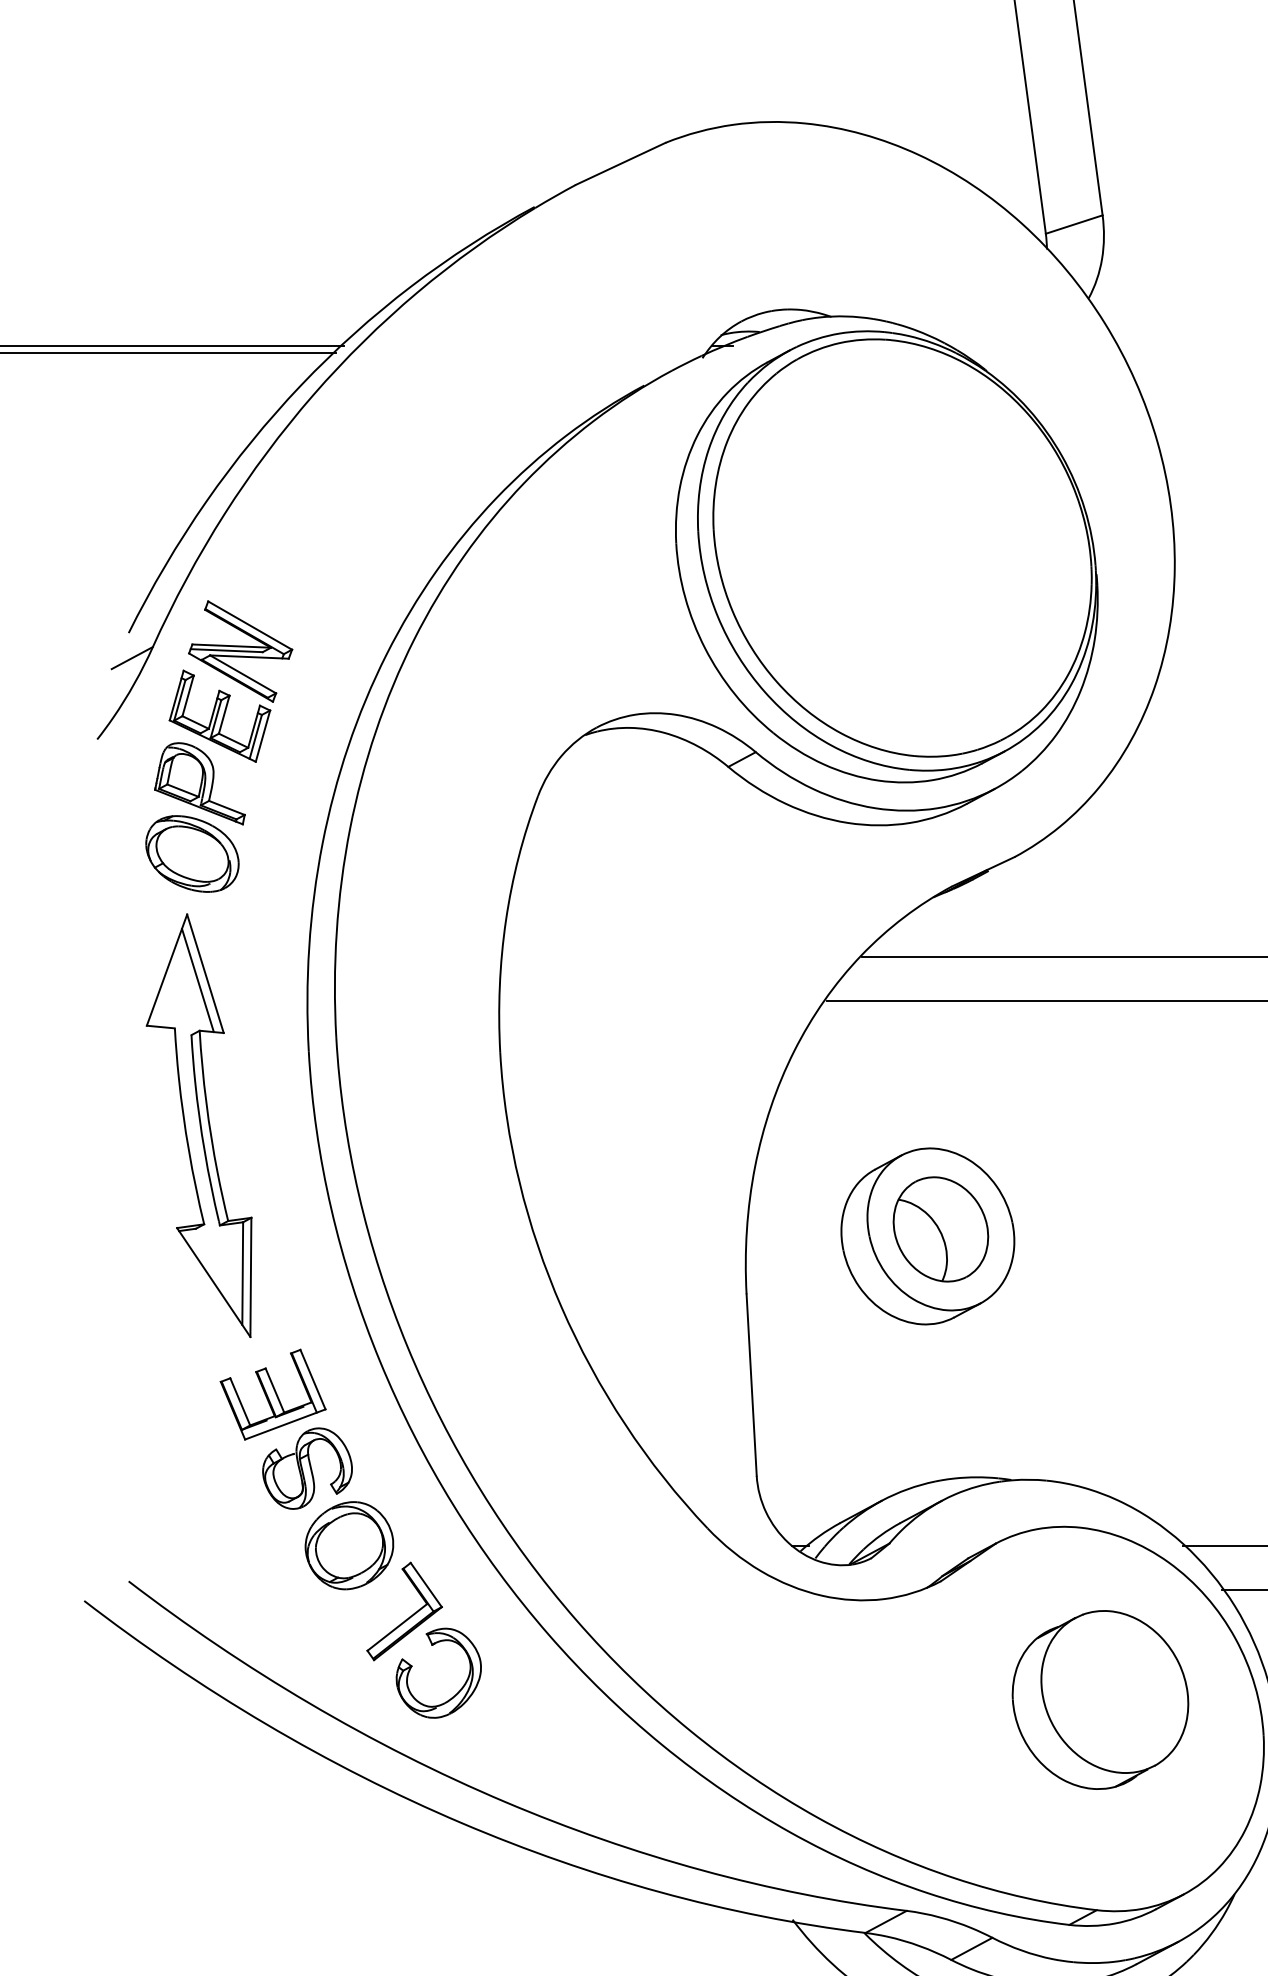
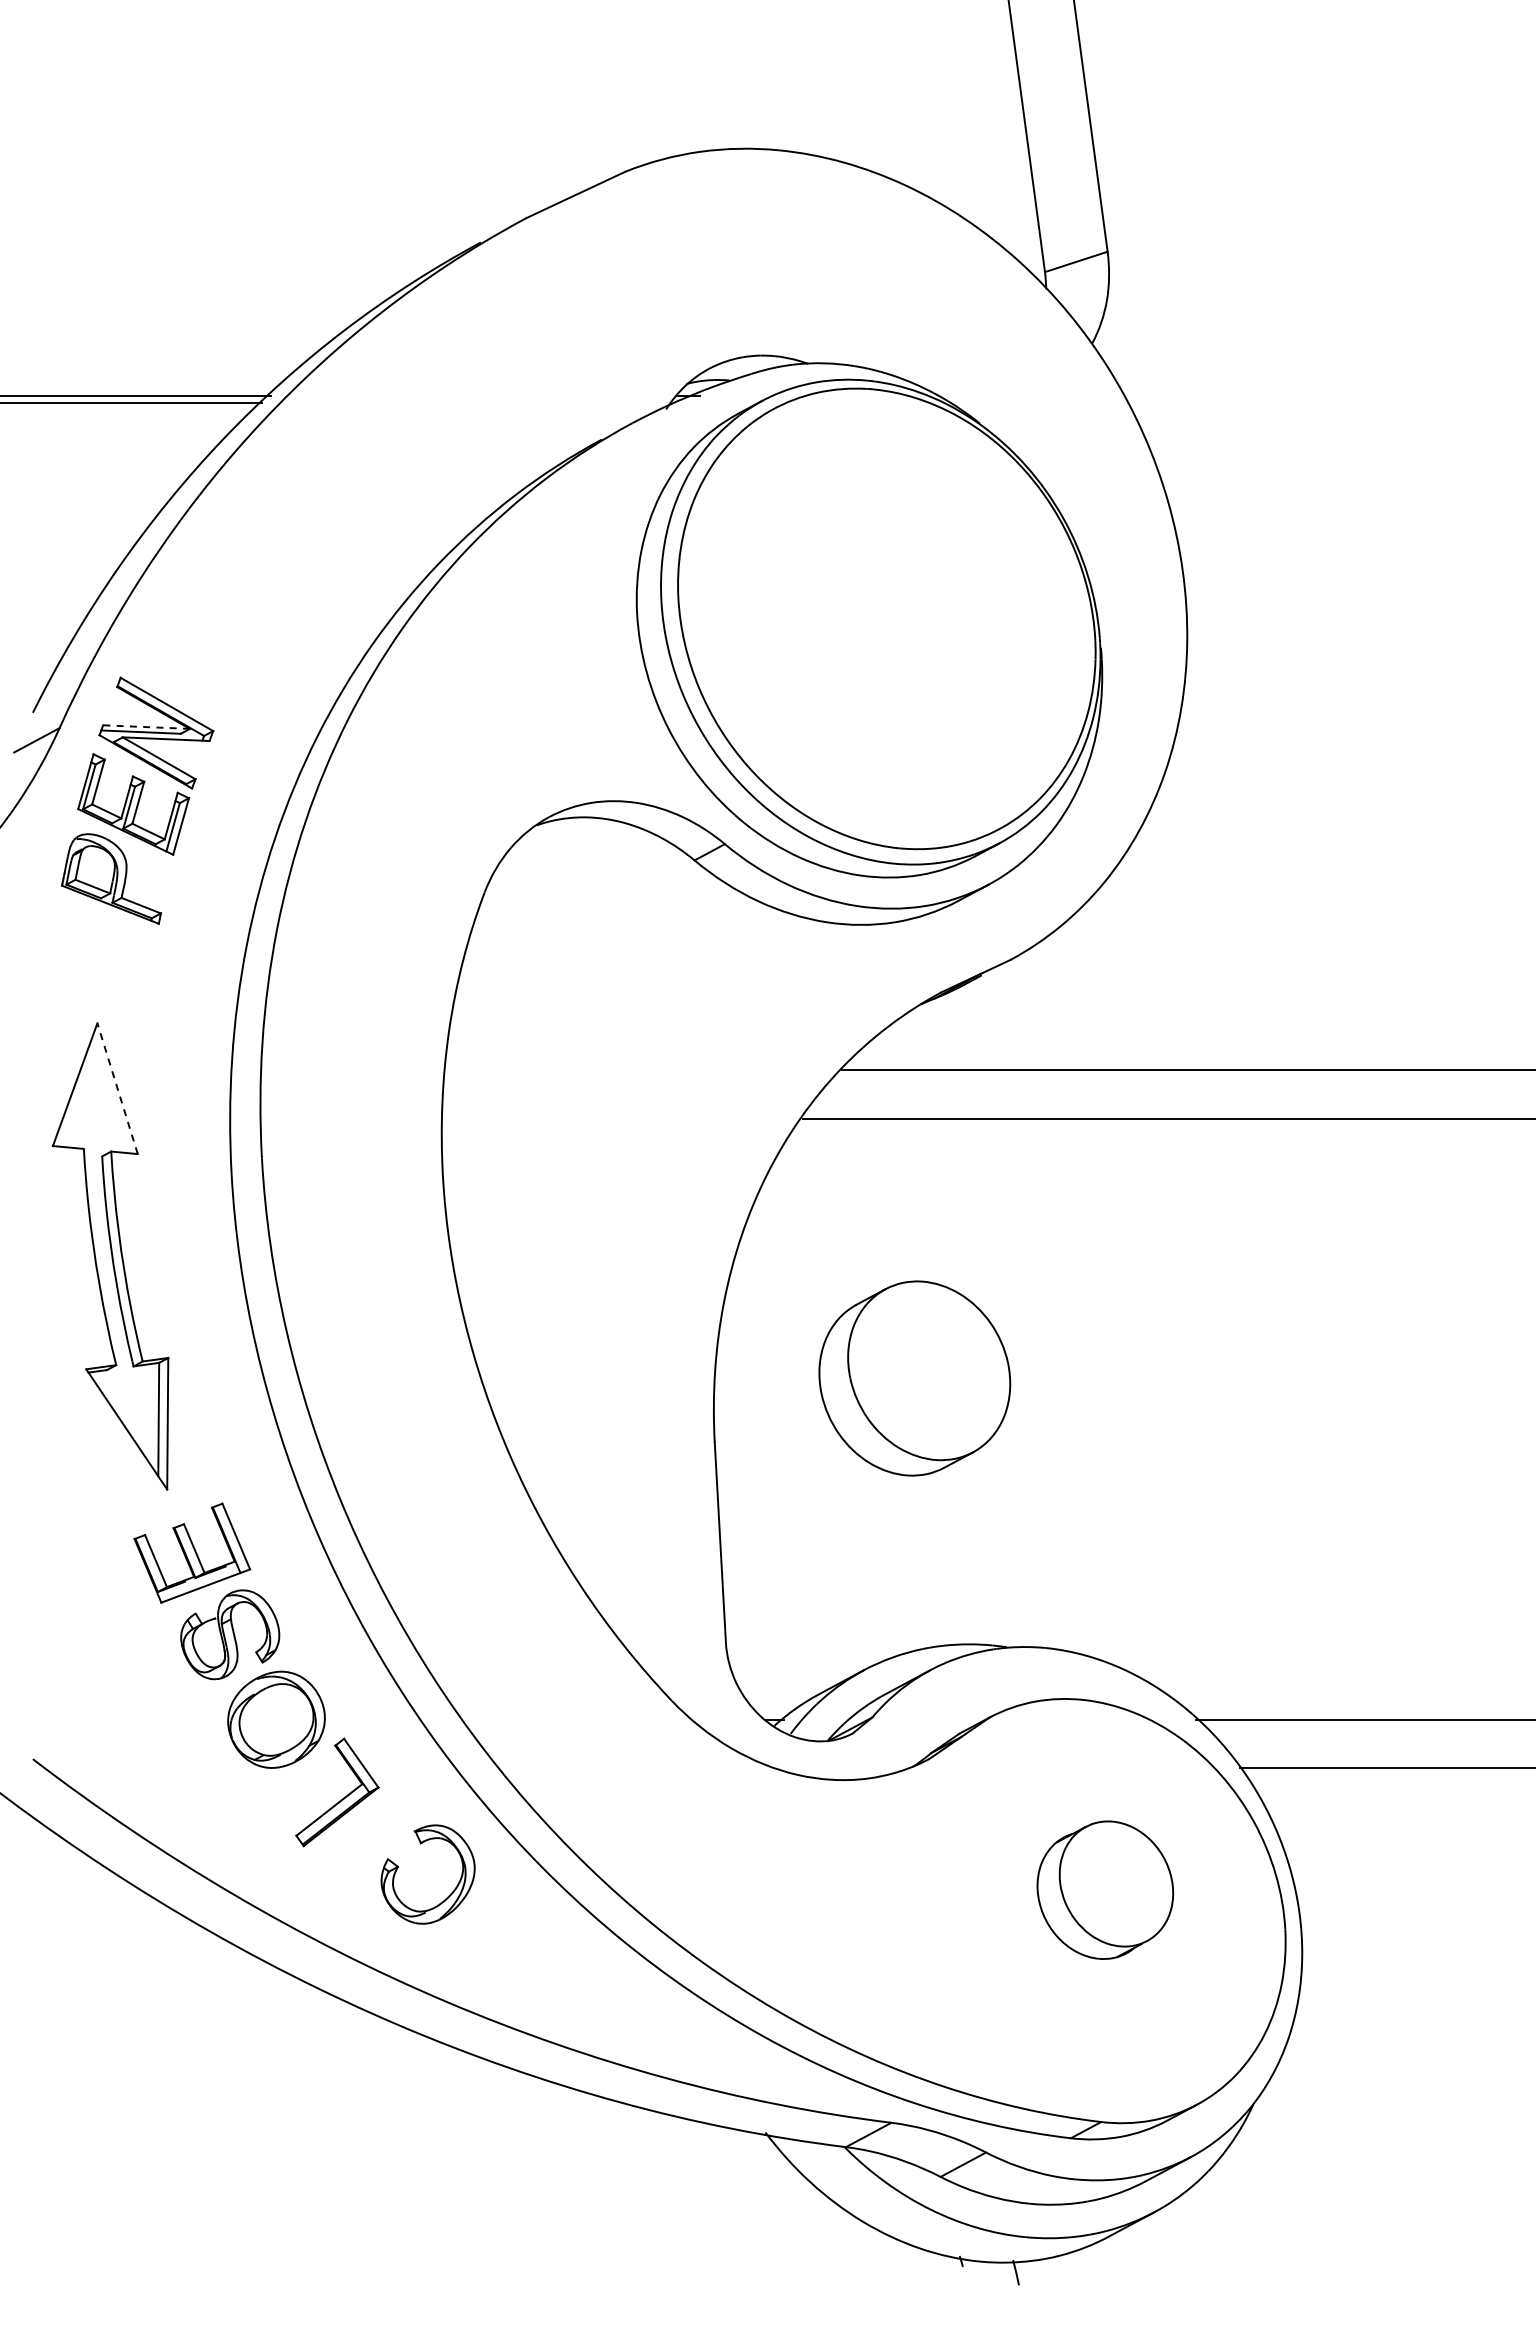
line: (231, 646) -> (146, 727), solid -> dashed
part: (192, 853) -> (103, 956), removed
line: (205, 973) -> (117, 1088), solid -> dashed
line: (197, 980) -> (108, 1096), removed
part: (941, 1229) -> (929, 1370), removed
part: (412, 1665) -> (399, 1866), moved
part: (1100, 1700) -> (1105, 1890), size x0.7

